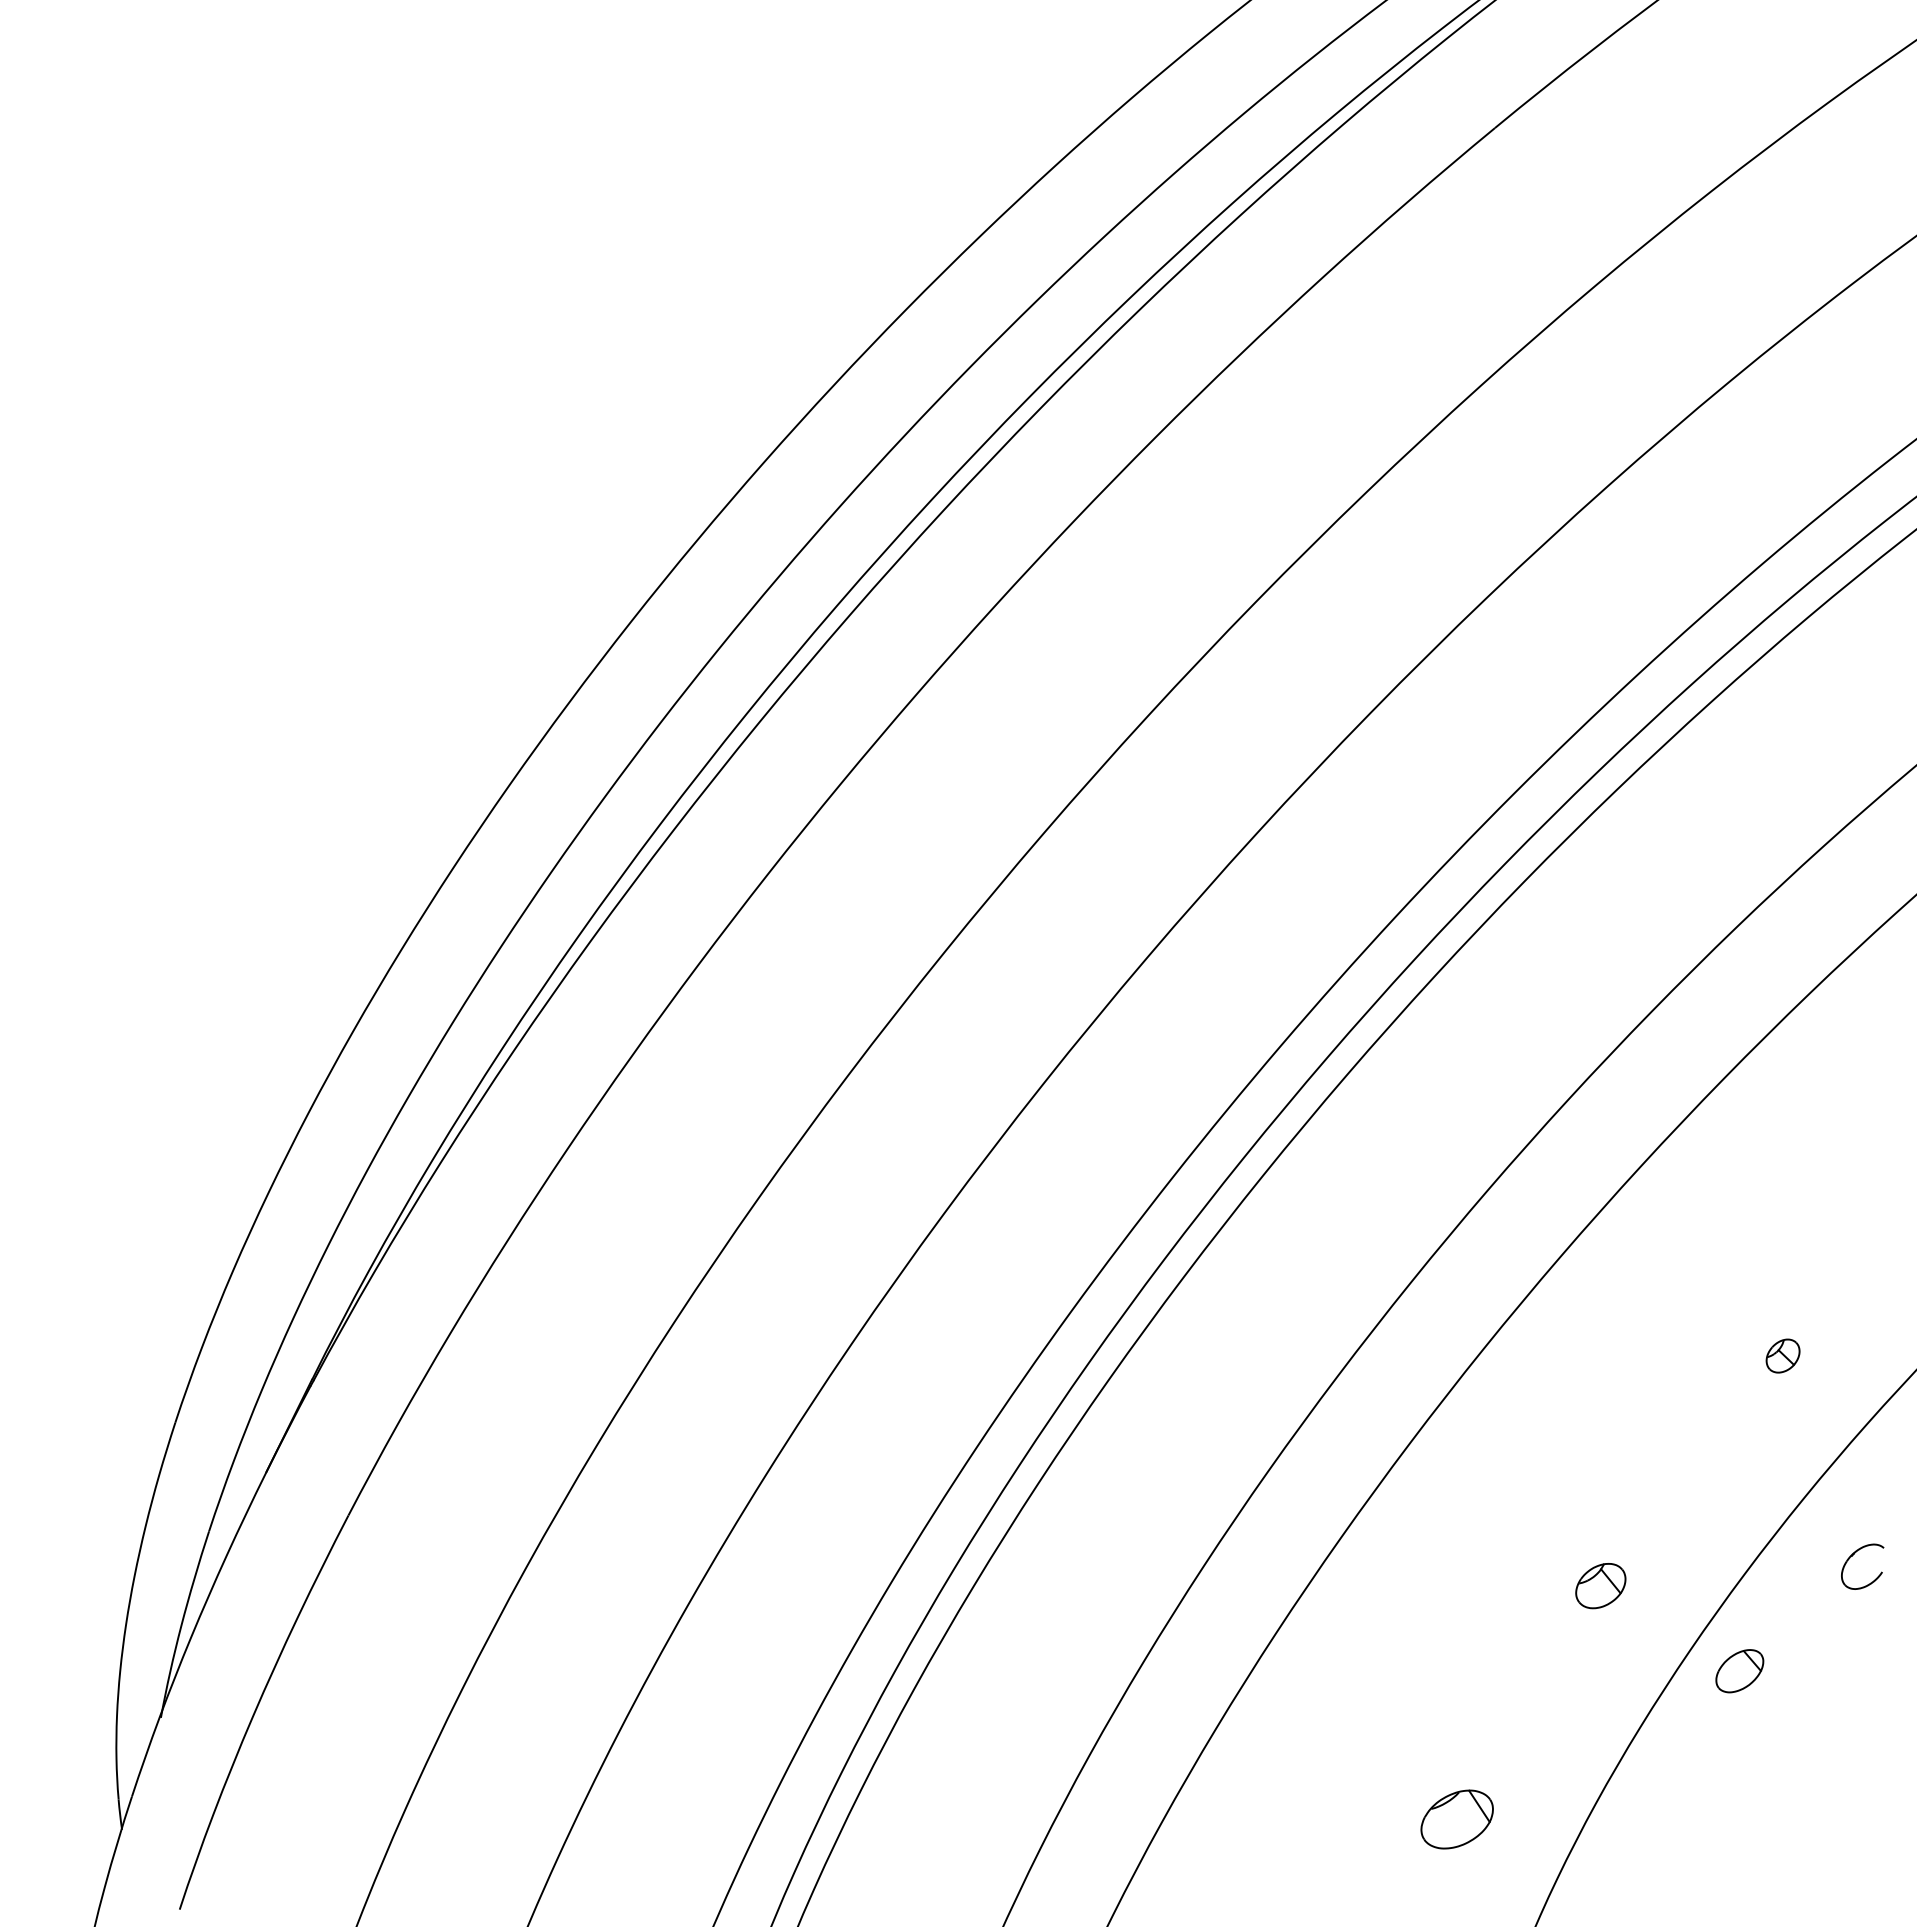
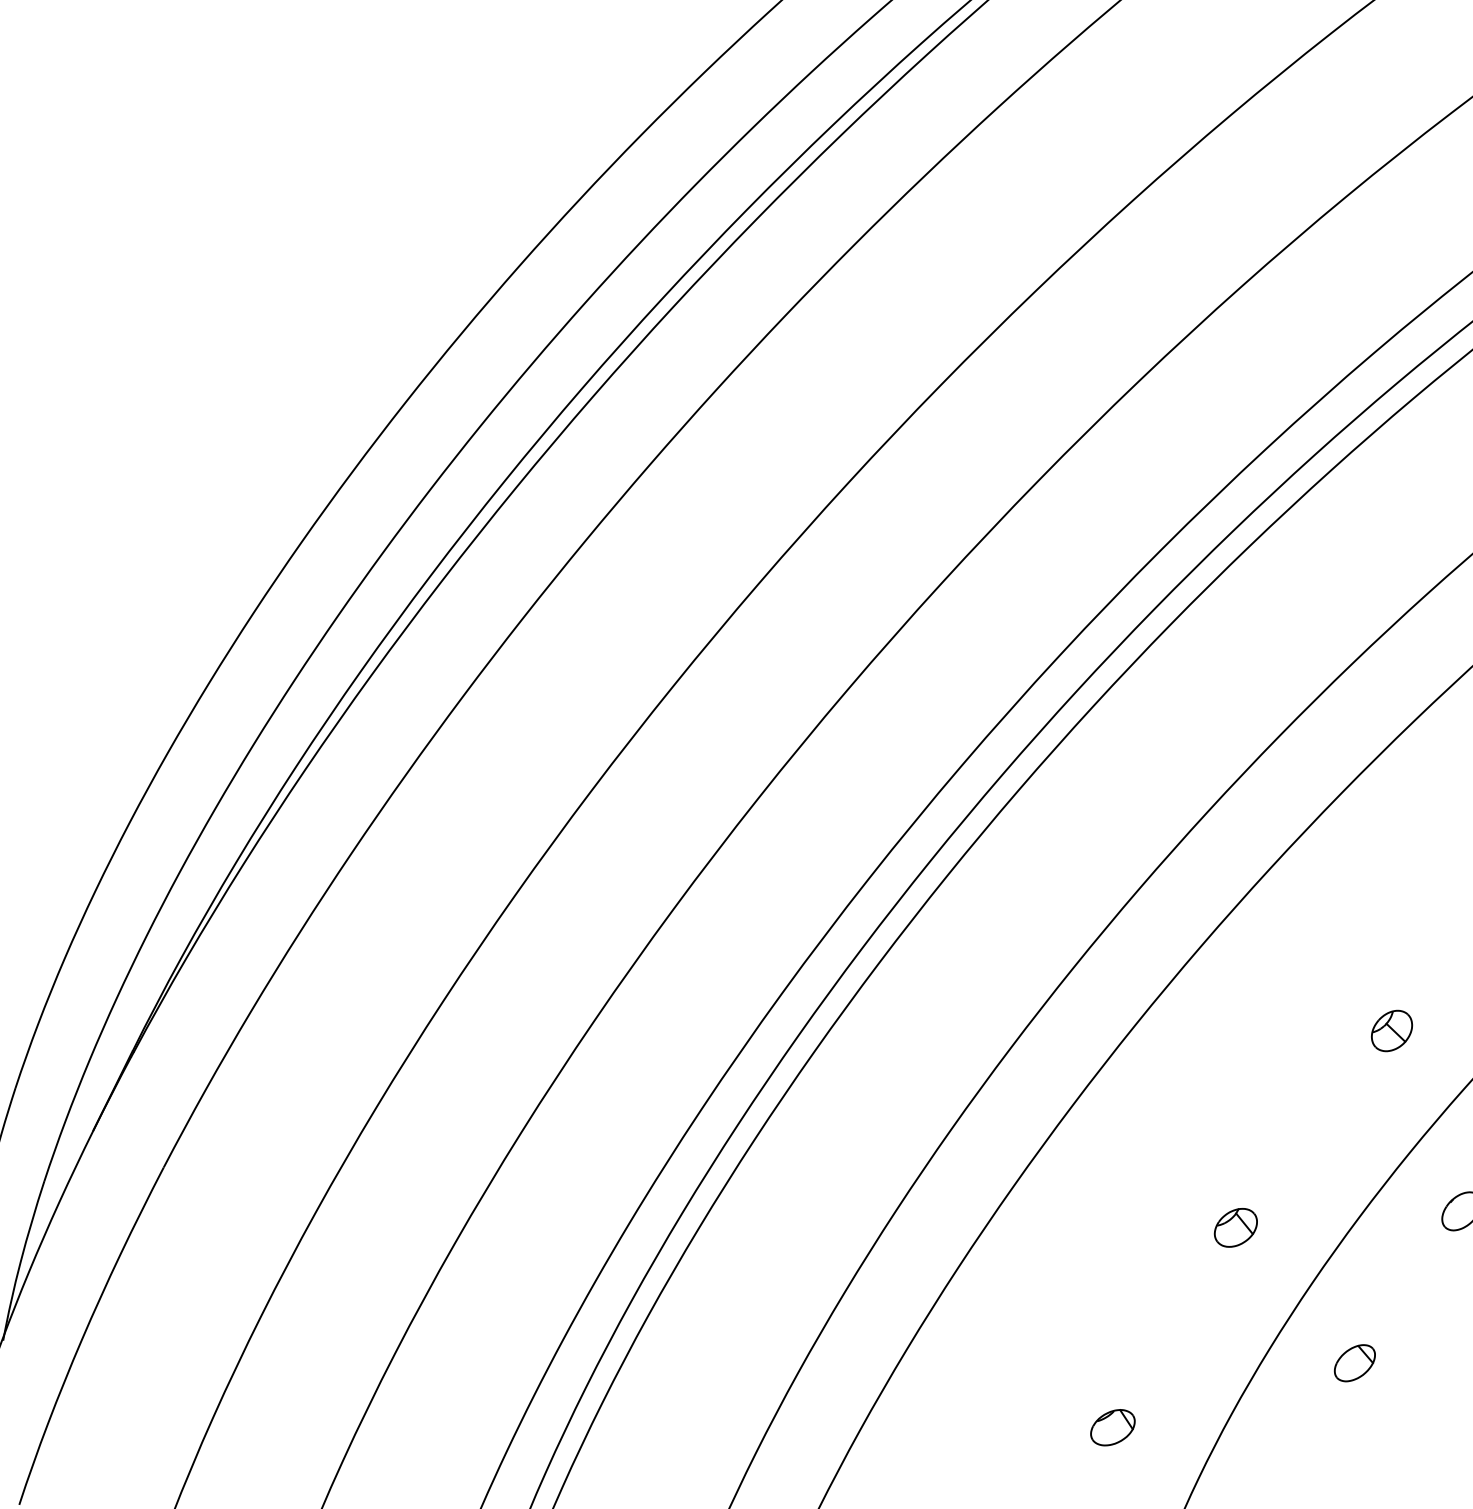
part: (1782, 1355) -> (1391, 1030), size x1.43
part: (1739, 1671) -> (1354, 1363), moved
part: (1456, 1819) -> (1112, 1427), size x0.71

